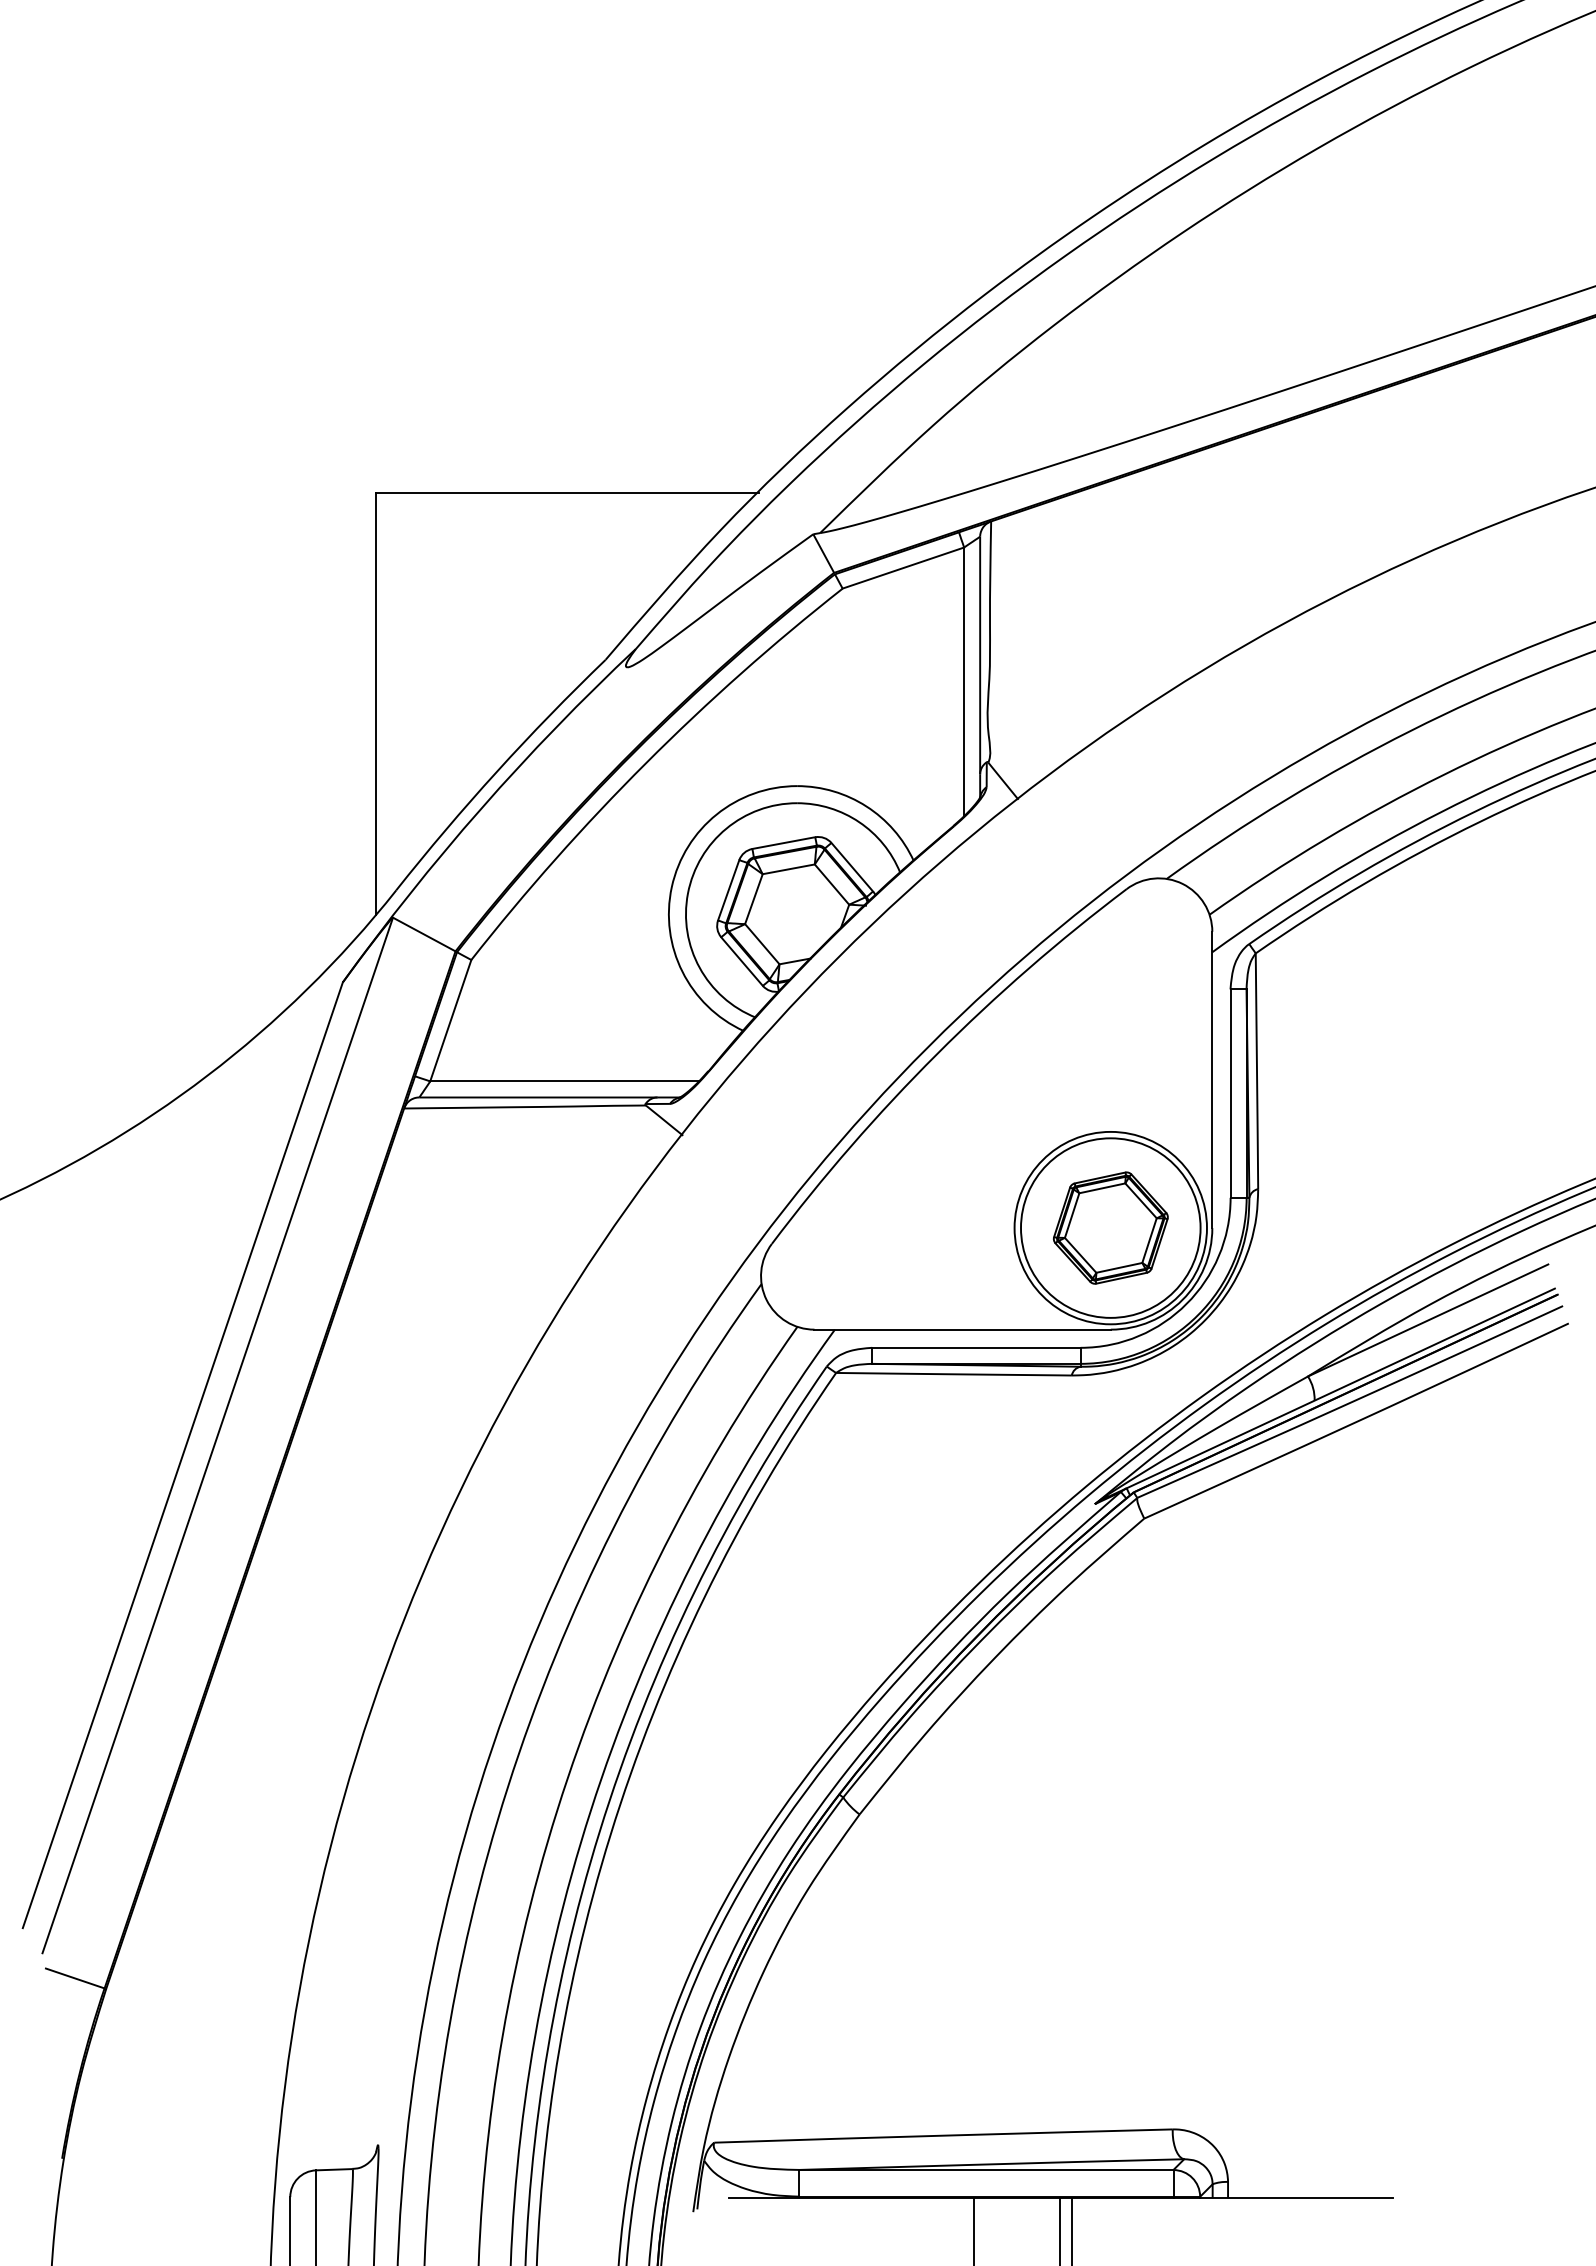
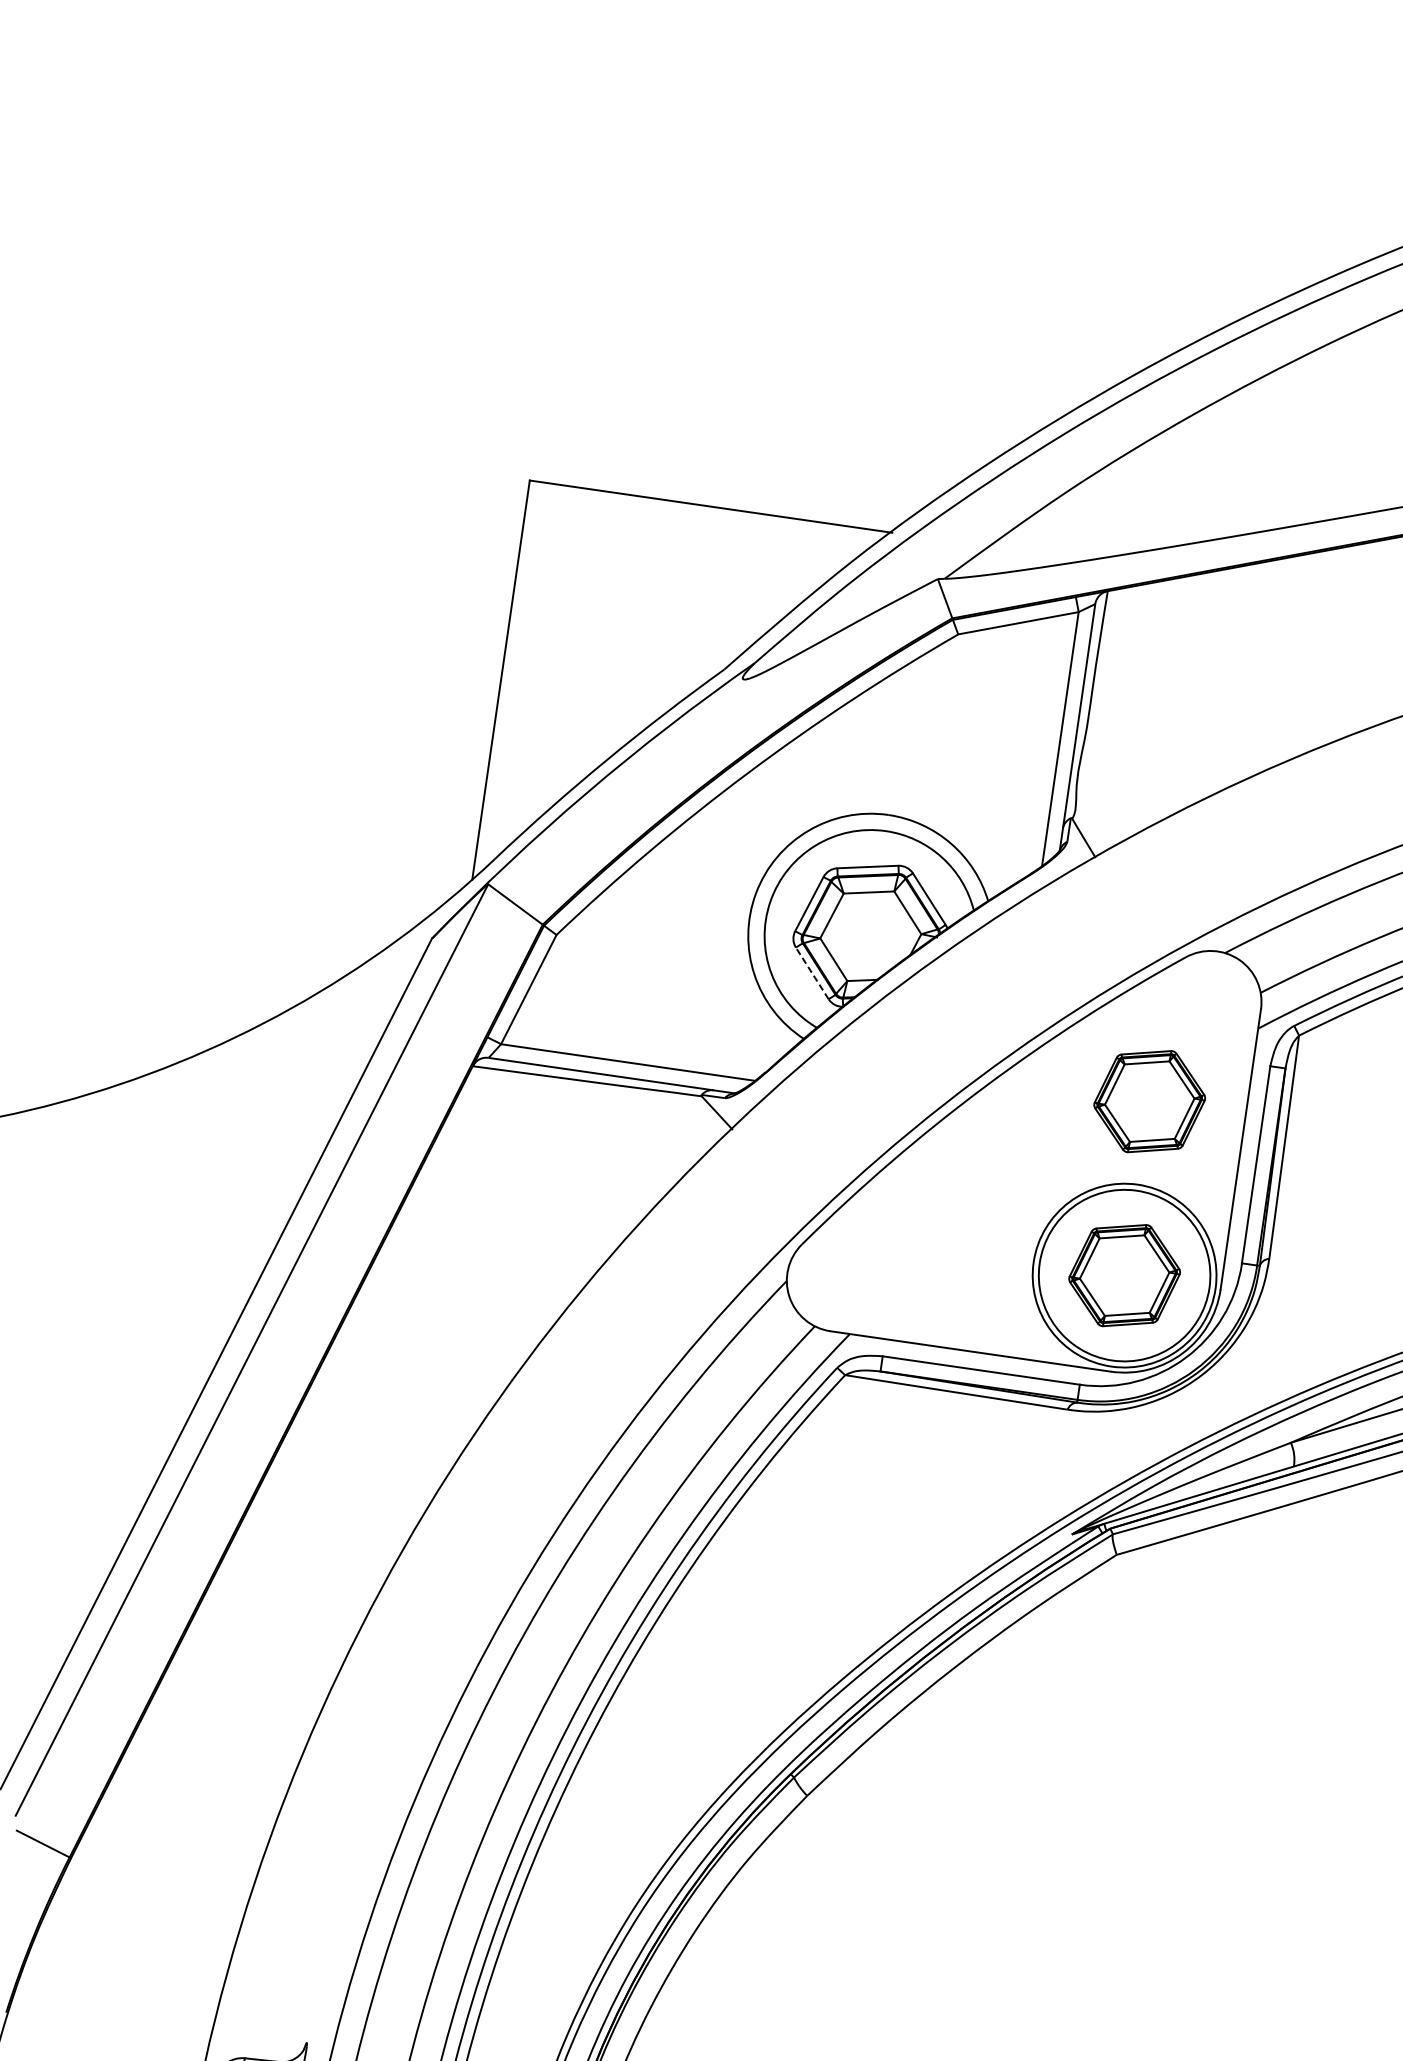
line: (742, 961) -> (812, 973), solid -> dashed
part: (1110, 1043) -> (1149, 1101), added

